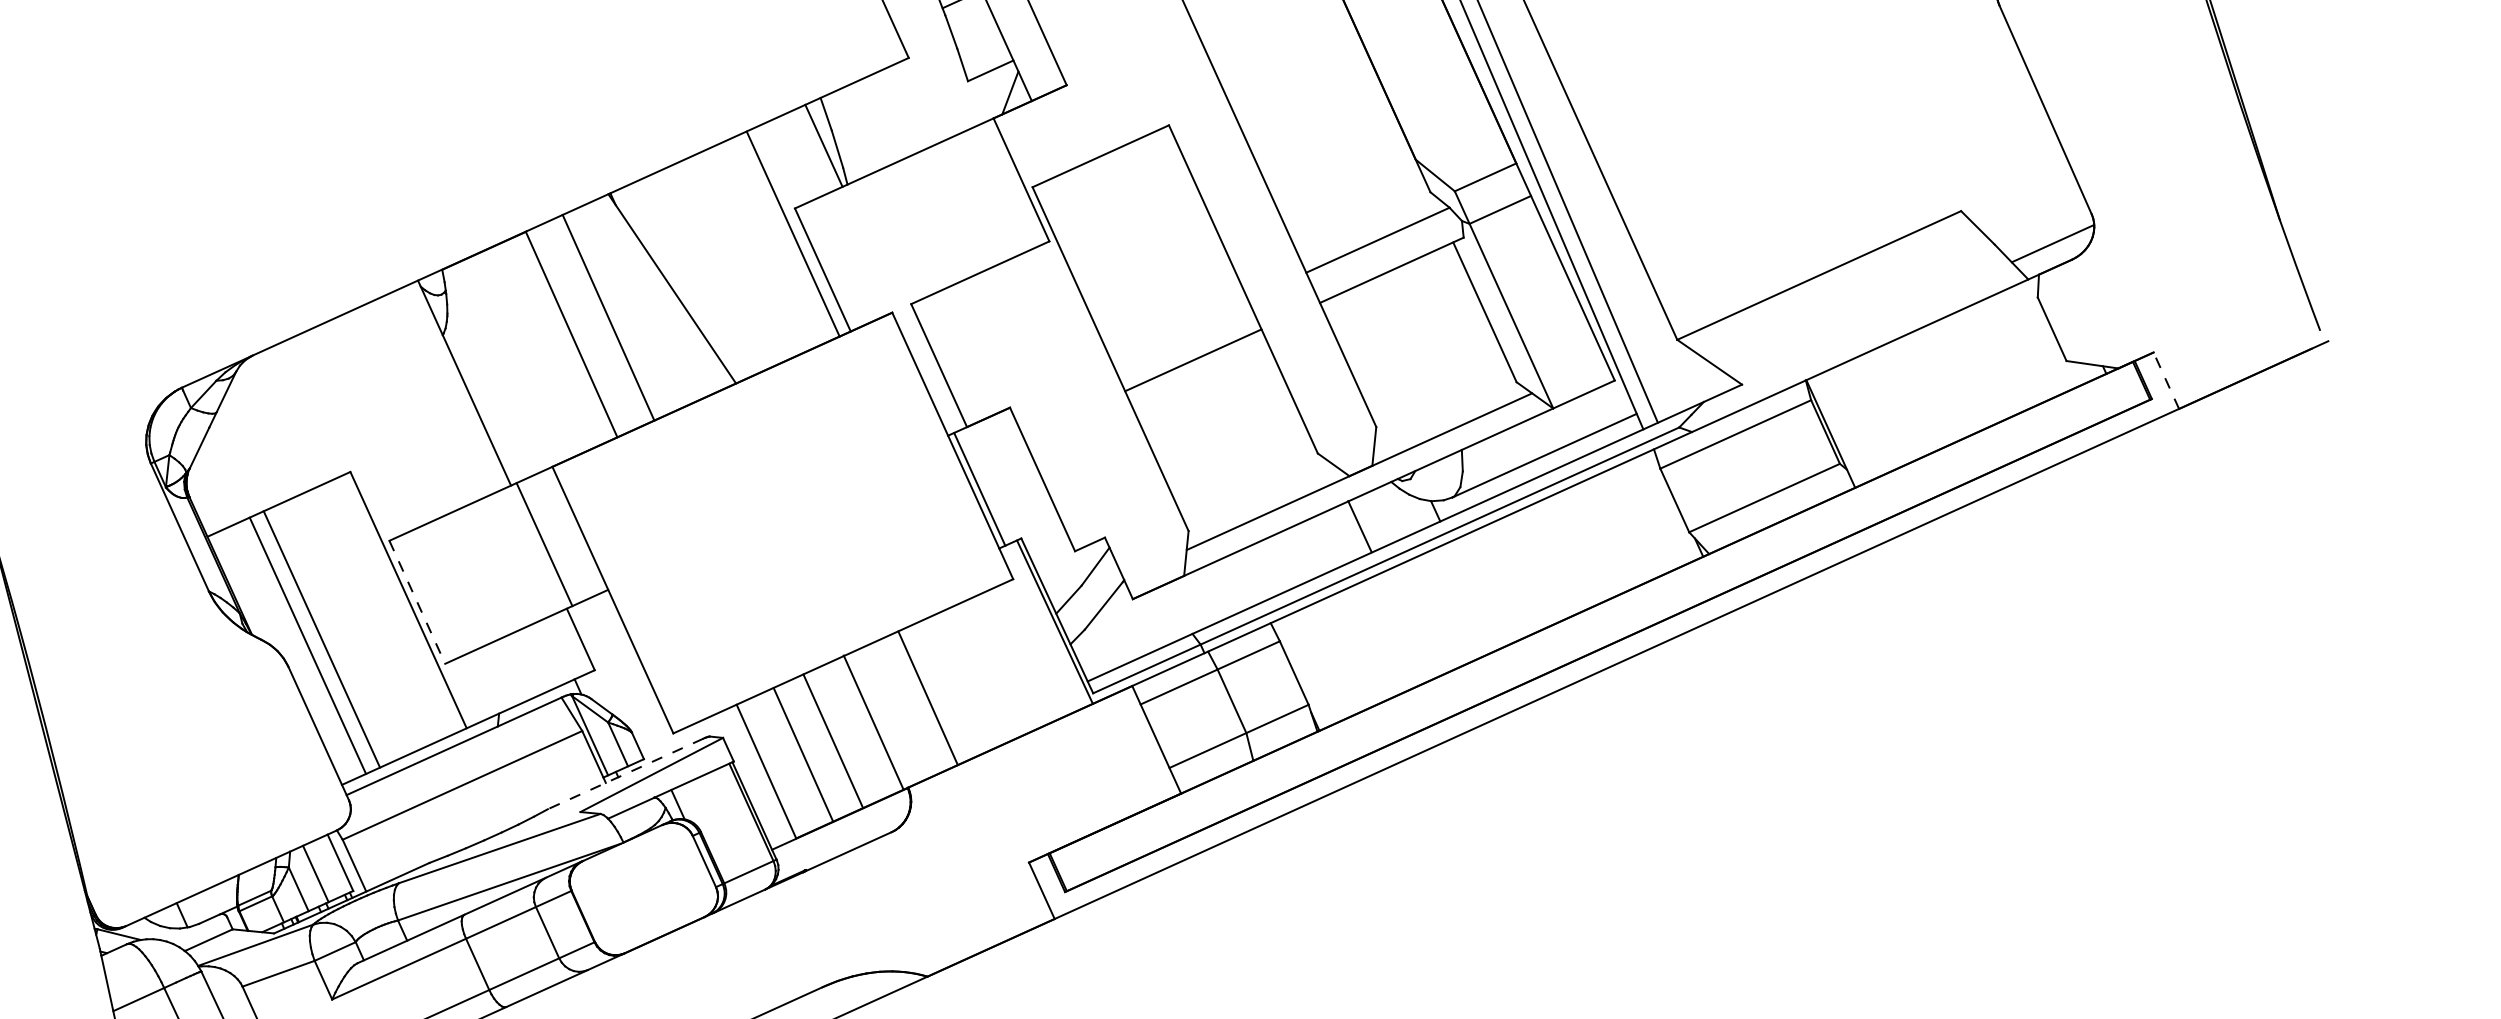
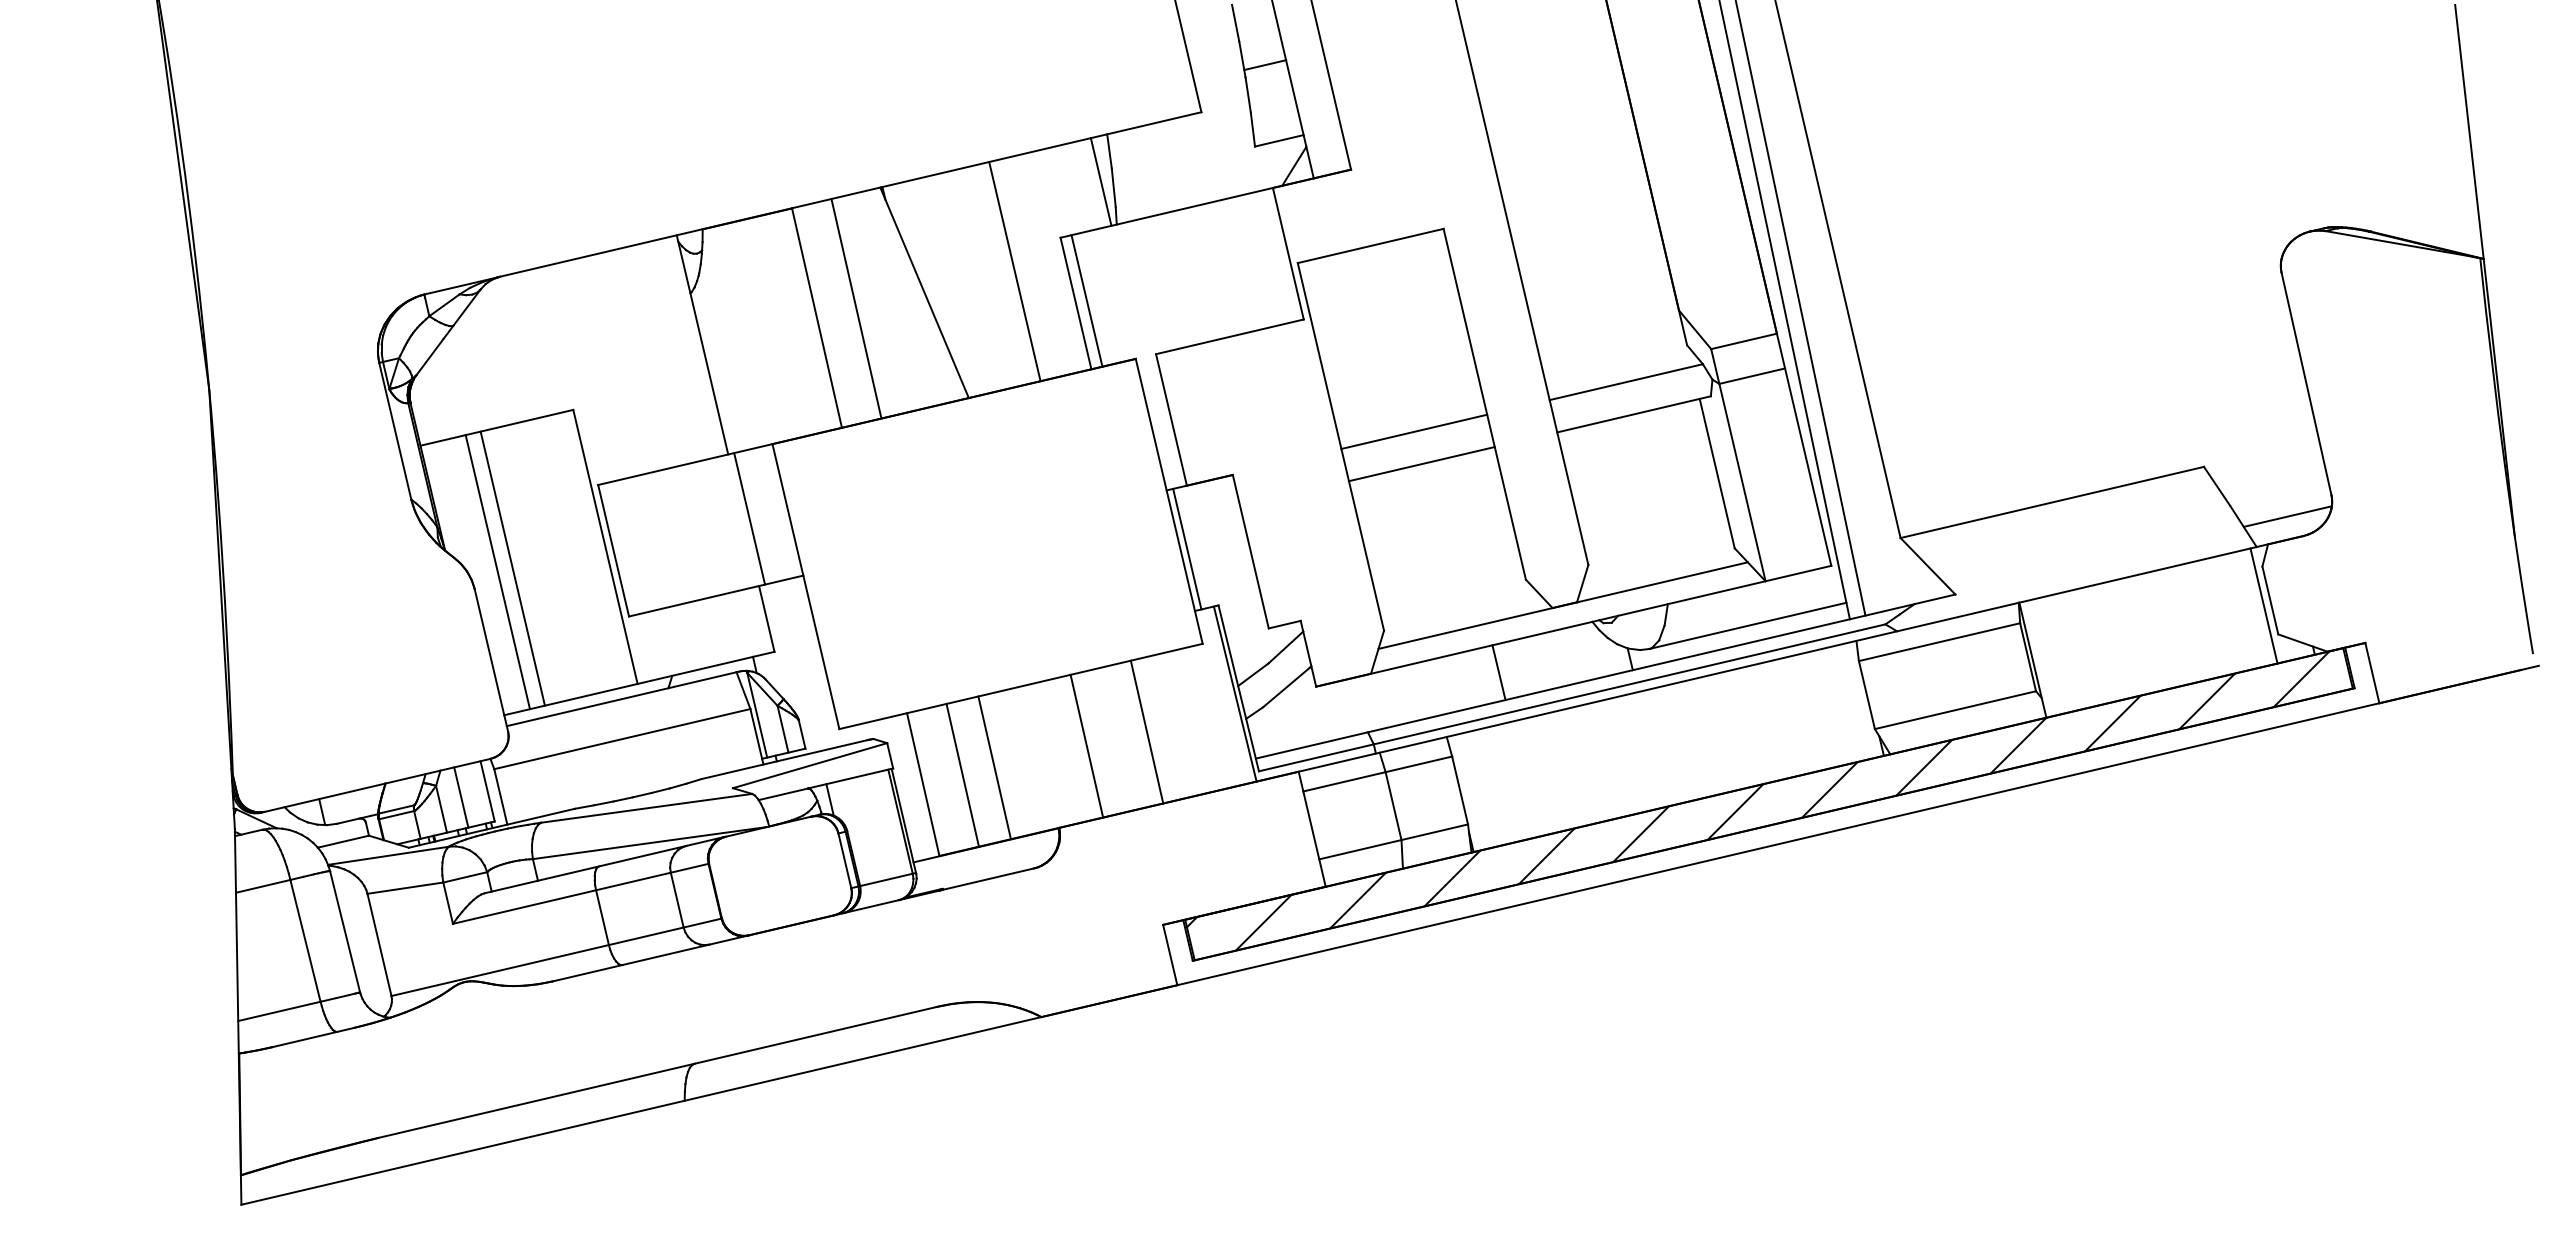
line: (792, 234) -> (1014, 271), moved
line: (832, 264) -> (1086, 300), added
line: (1179, 329) -> (1414, 431), added
line: (2046, 335) -> (2263, 605), added
line: (2166, 381) -> (2372, 673), dashed -> solid
line: (1359, 526) -> (1498, 672), moved
line: (417, 602) -> (613, 550), dashed -> solid
hatch: (1587, 625) -> (1757, 800), added
line: (927, 697) -> (1146, 731), moved
line: (873, 721) -> (1086, 745), moved
line: (625, 773) -> (784, 759), dashed -> solid

